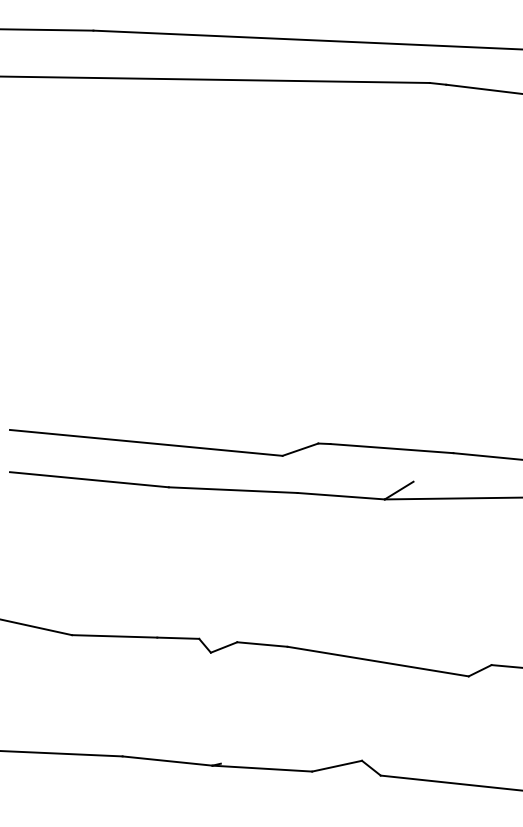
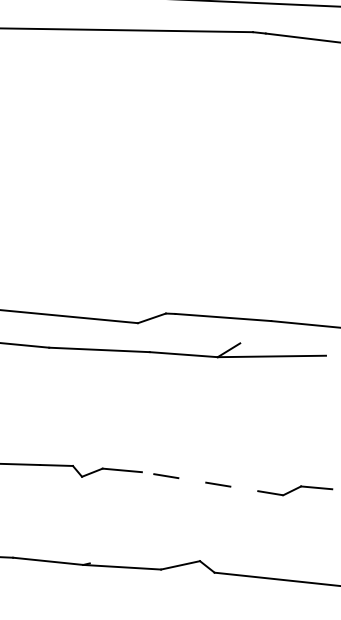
line: (378, 661) -> (212, 483), solid -> dashed

